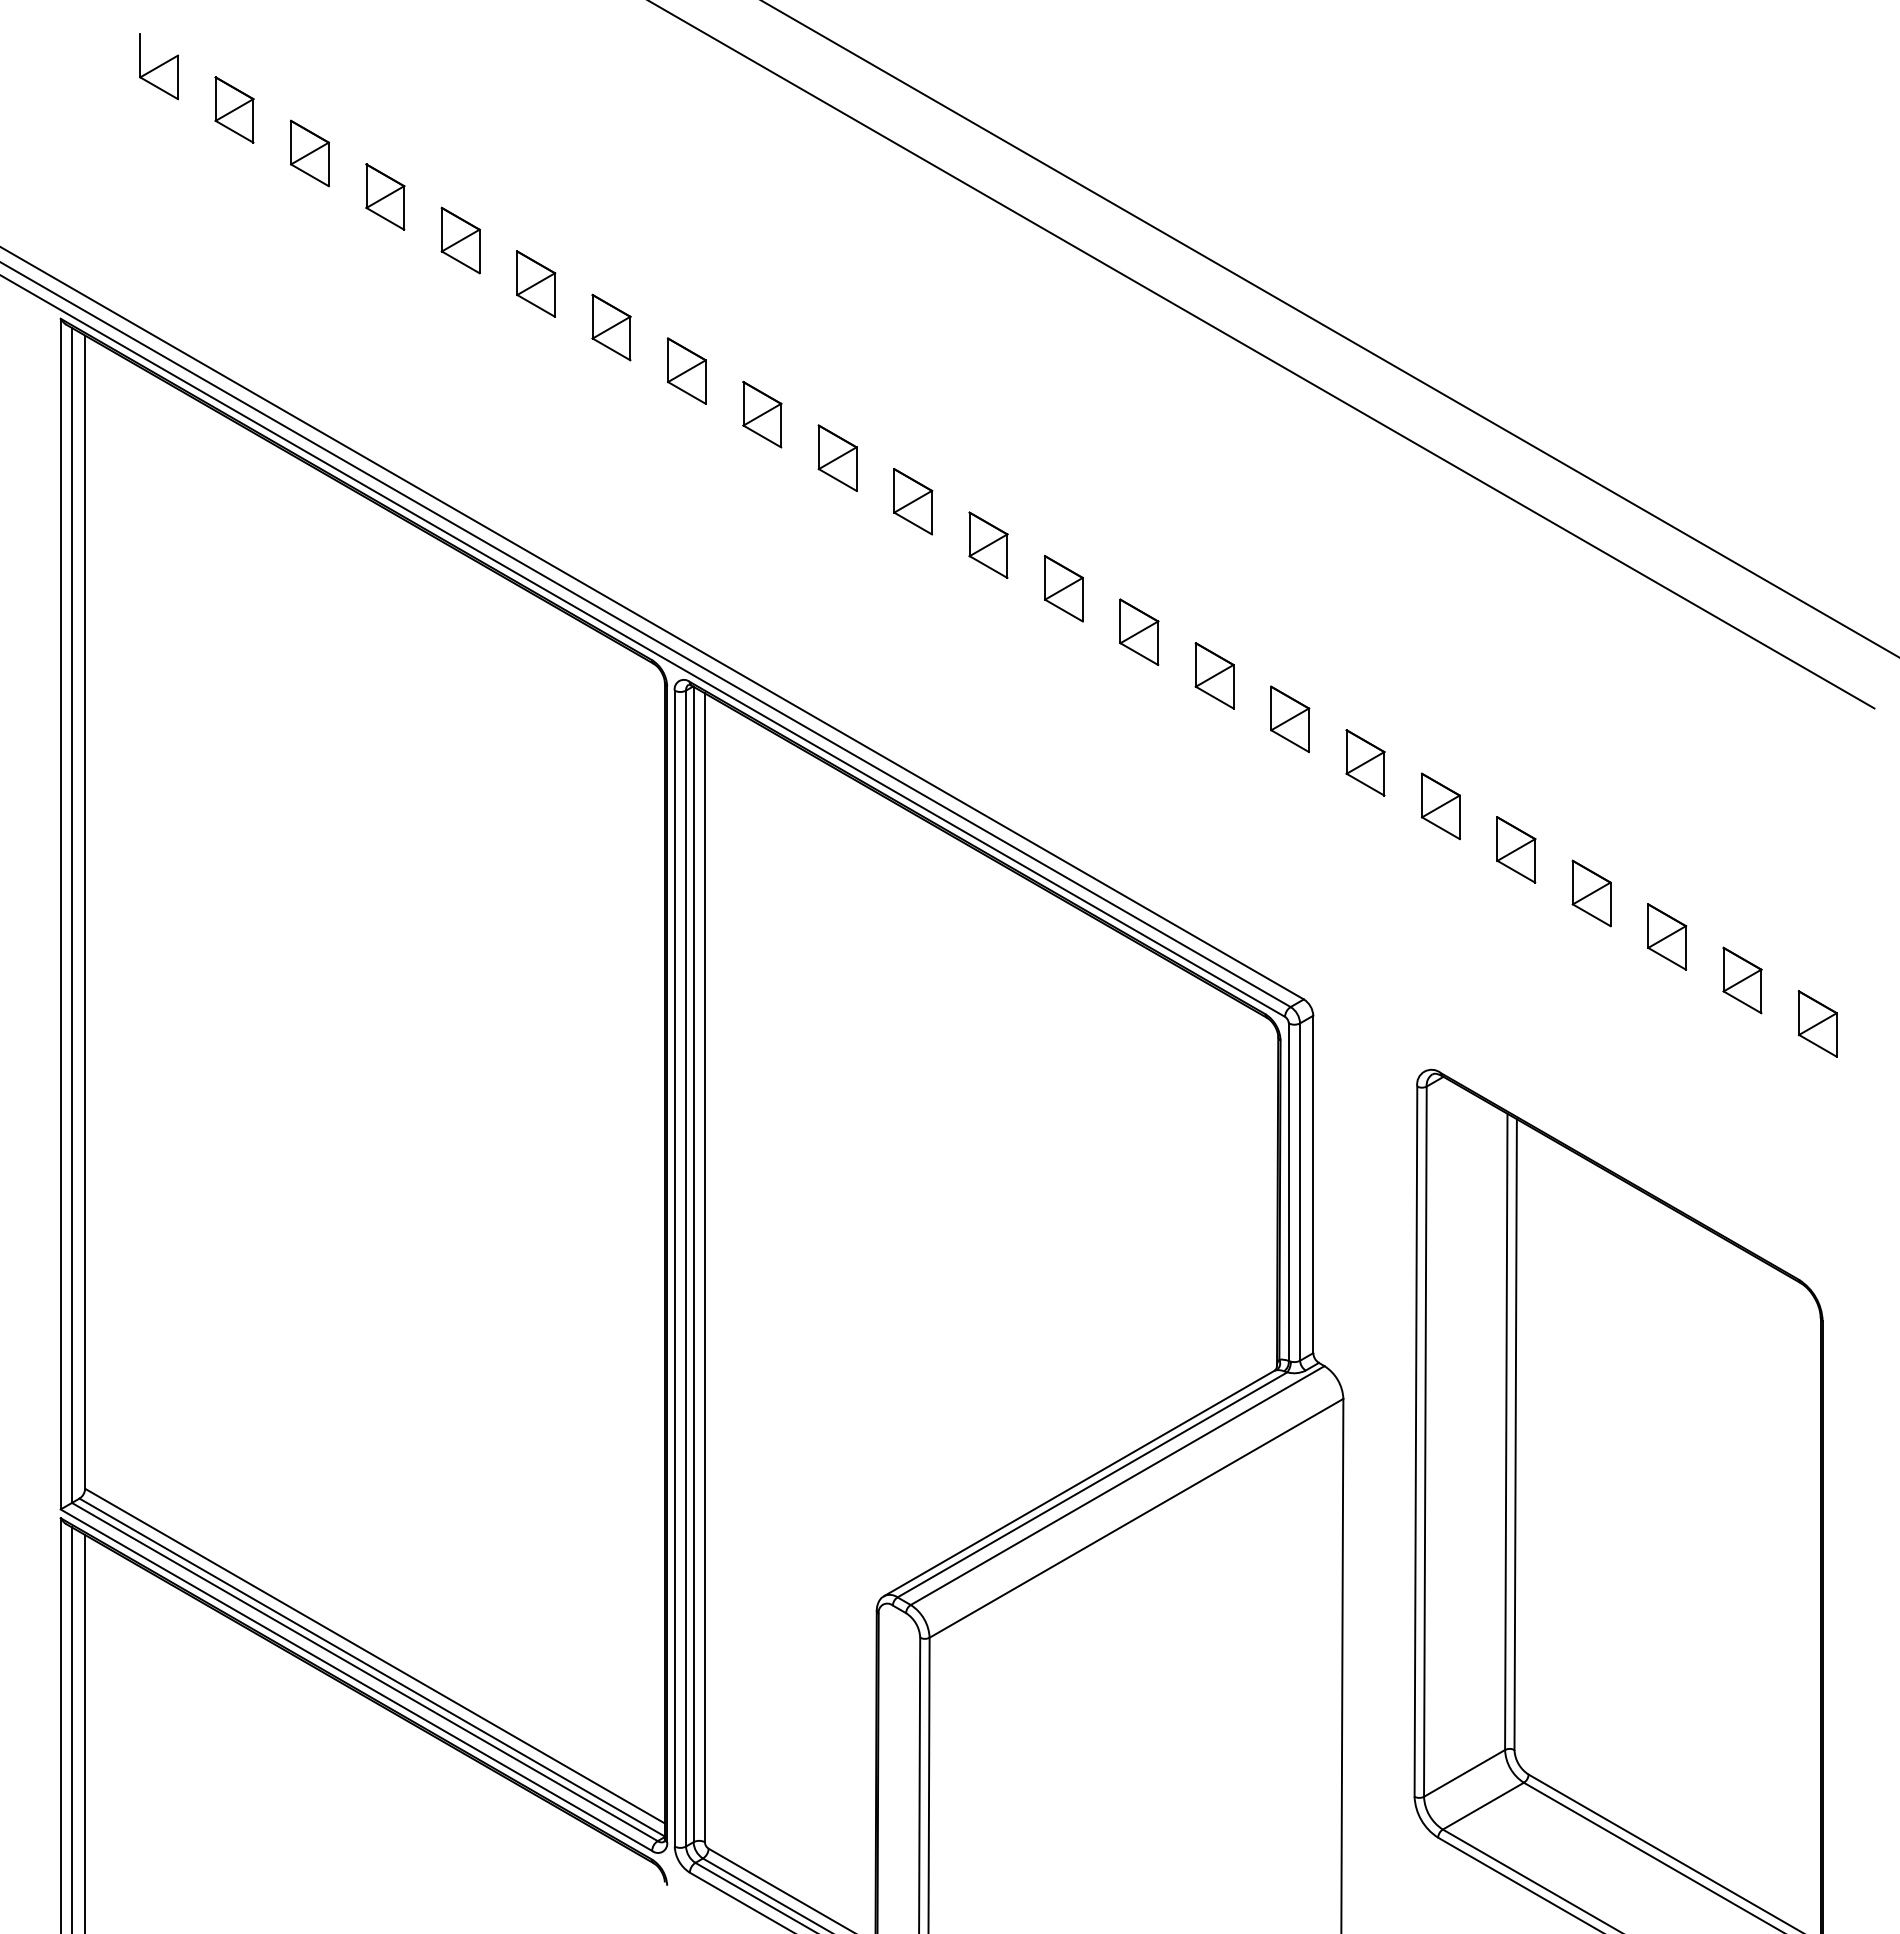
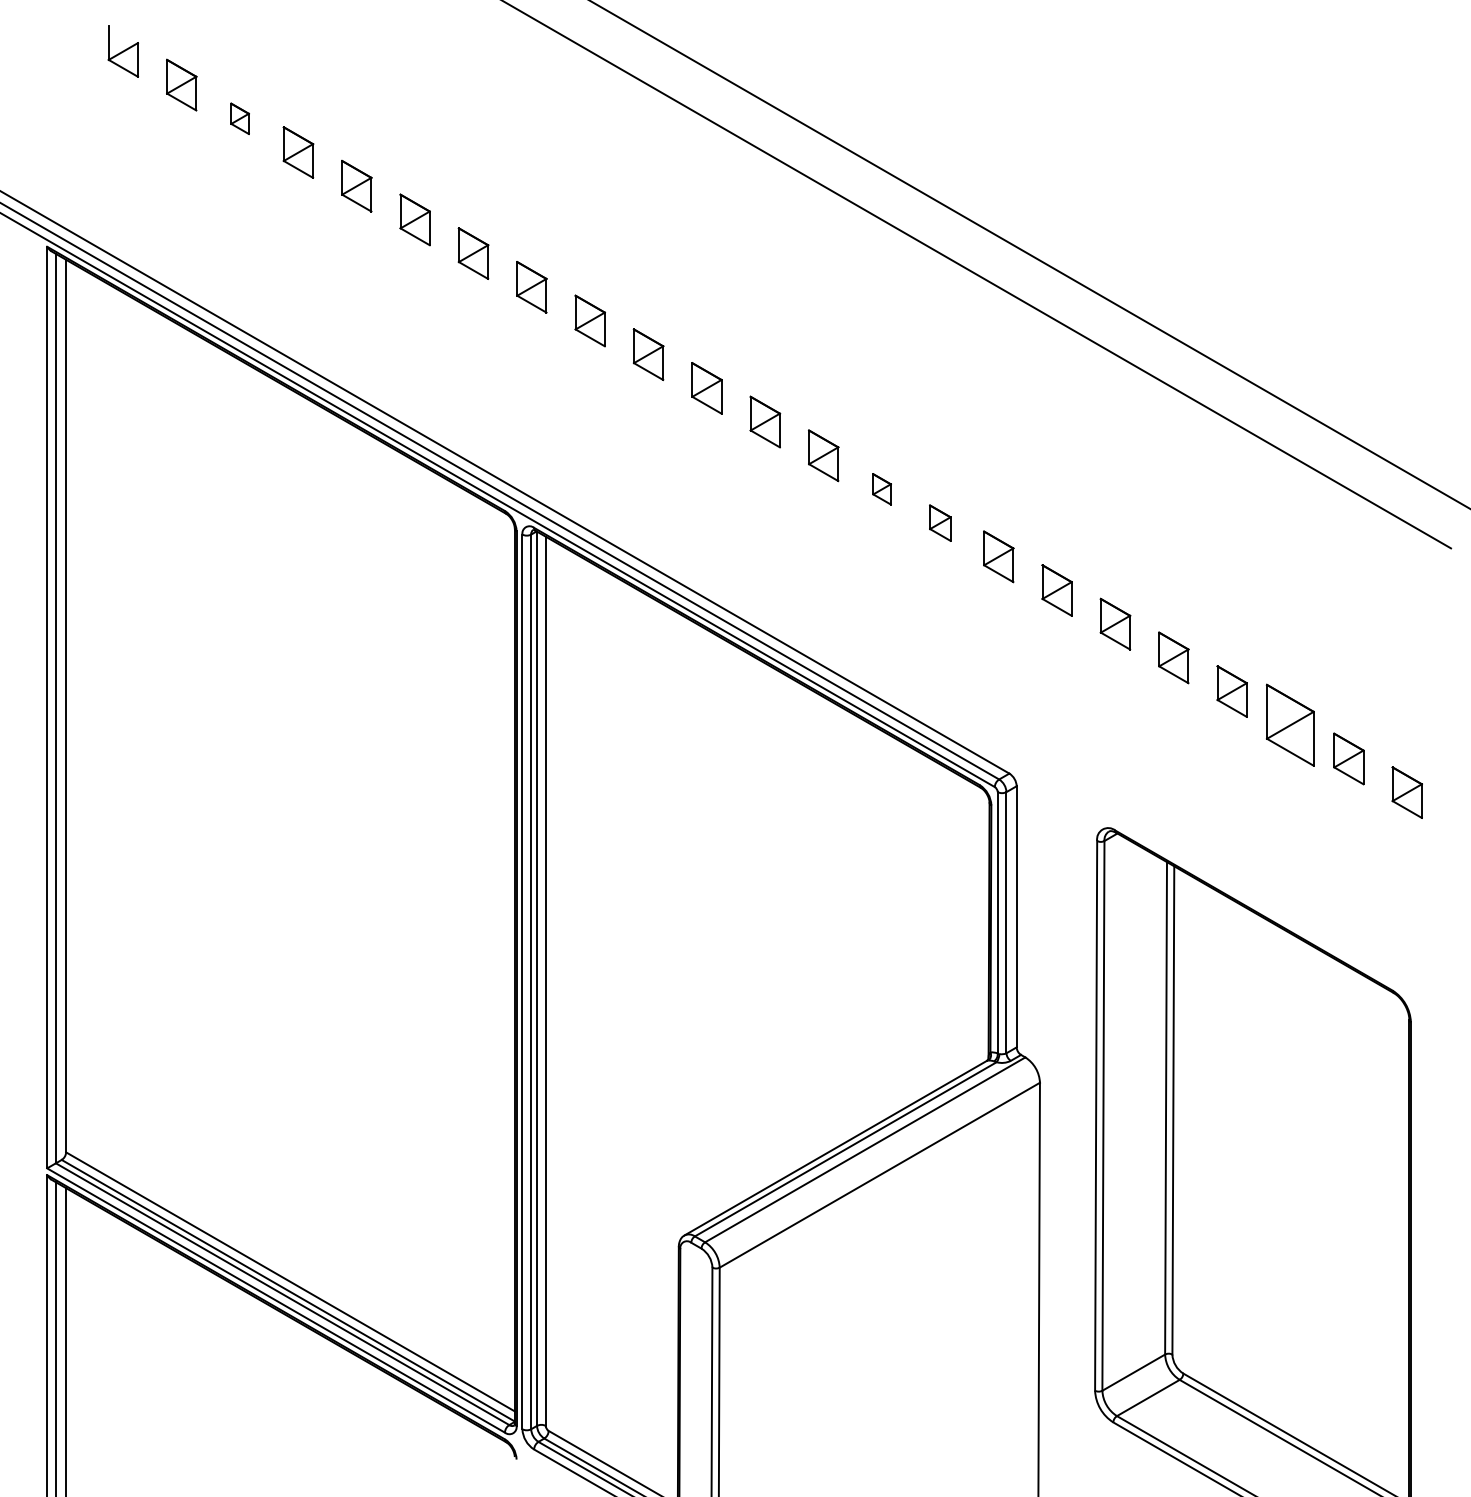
part: (309, 153) -> (239, 118), size x0.6
part: (1139, 631) -> (882, 488), size x0.6
part: (1214, 675) -> (940, 522), size x0.7
part: (1667, 936) -> (1290, 724), size x1.6

